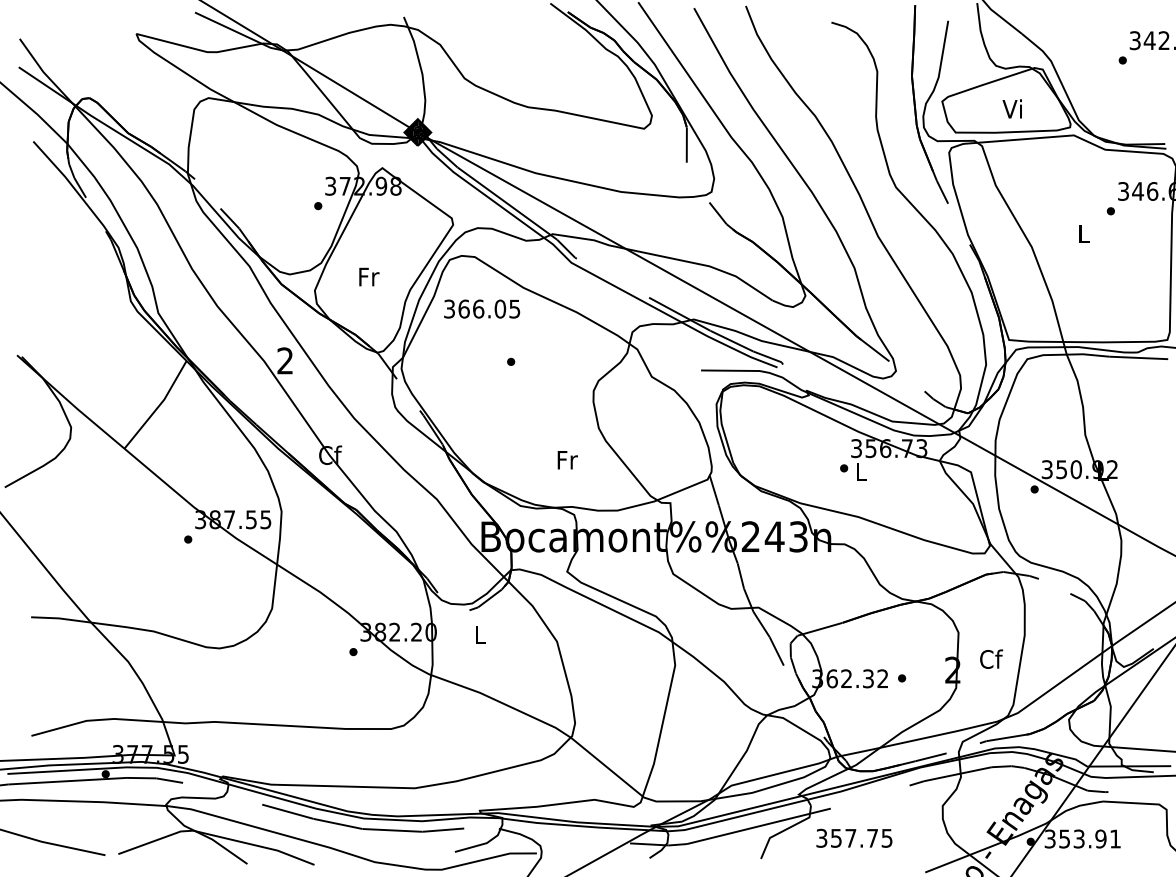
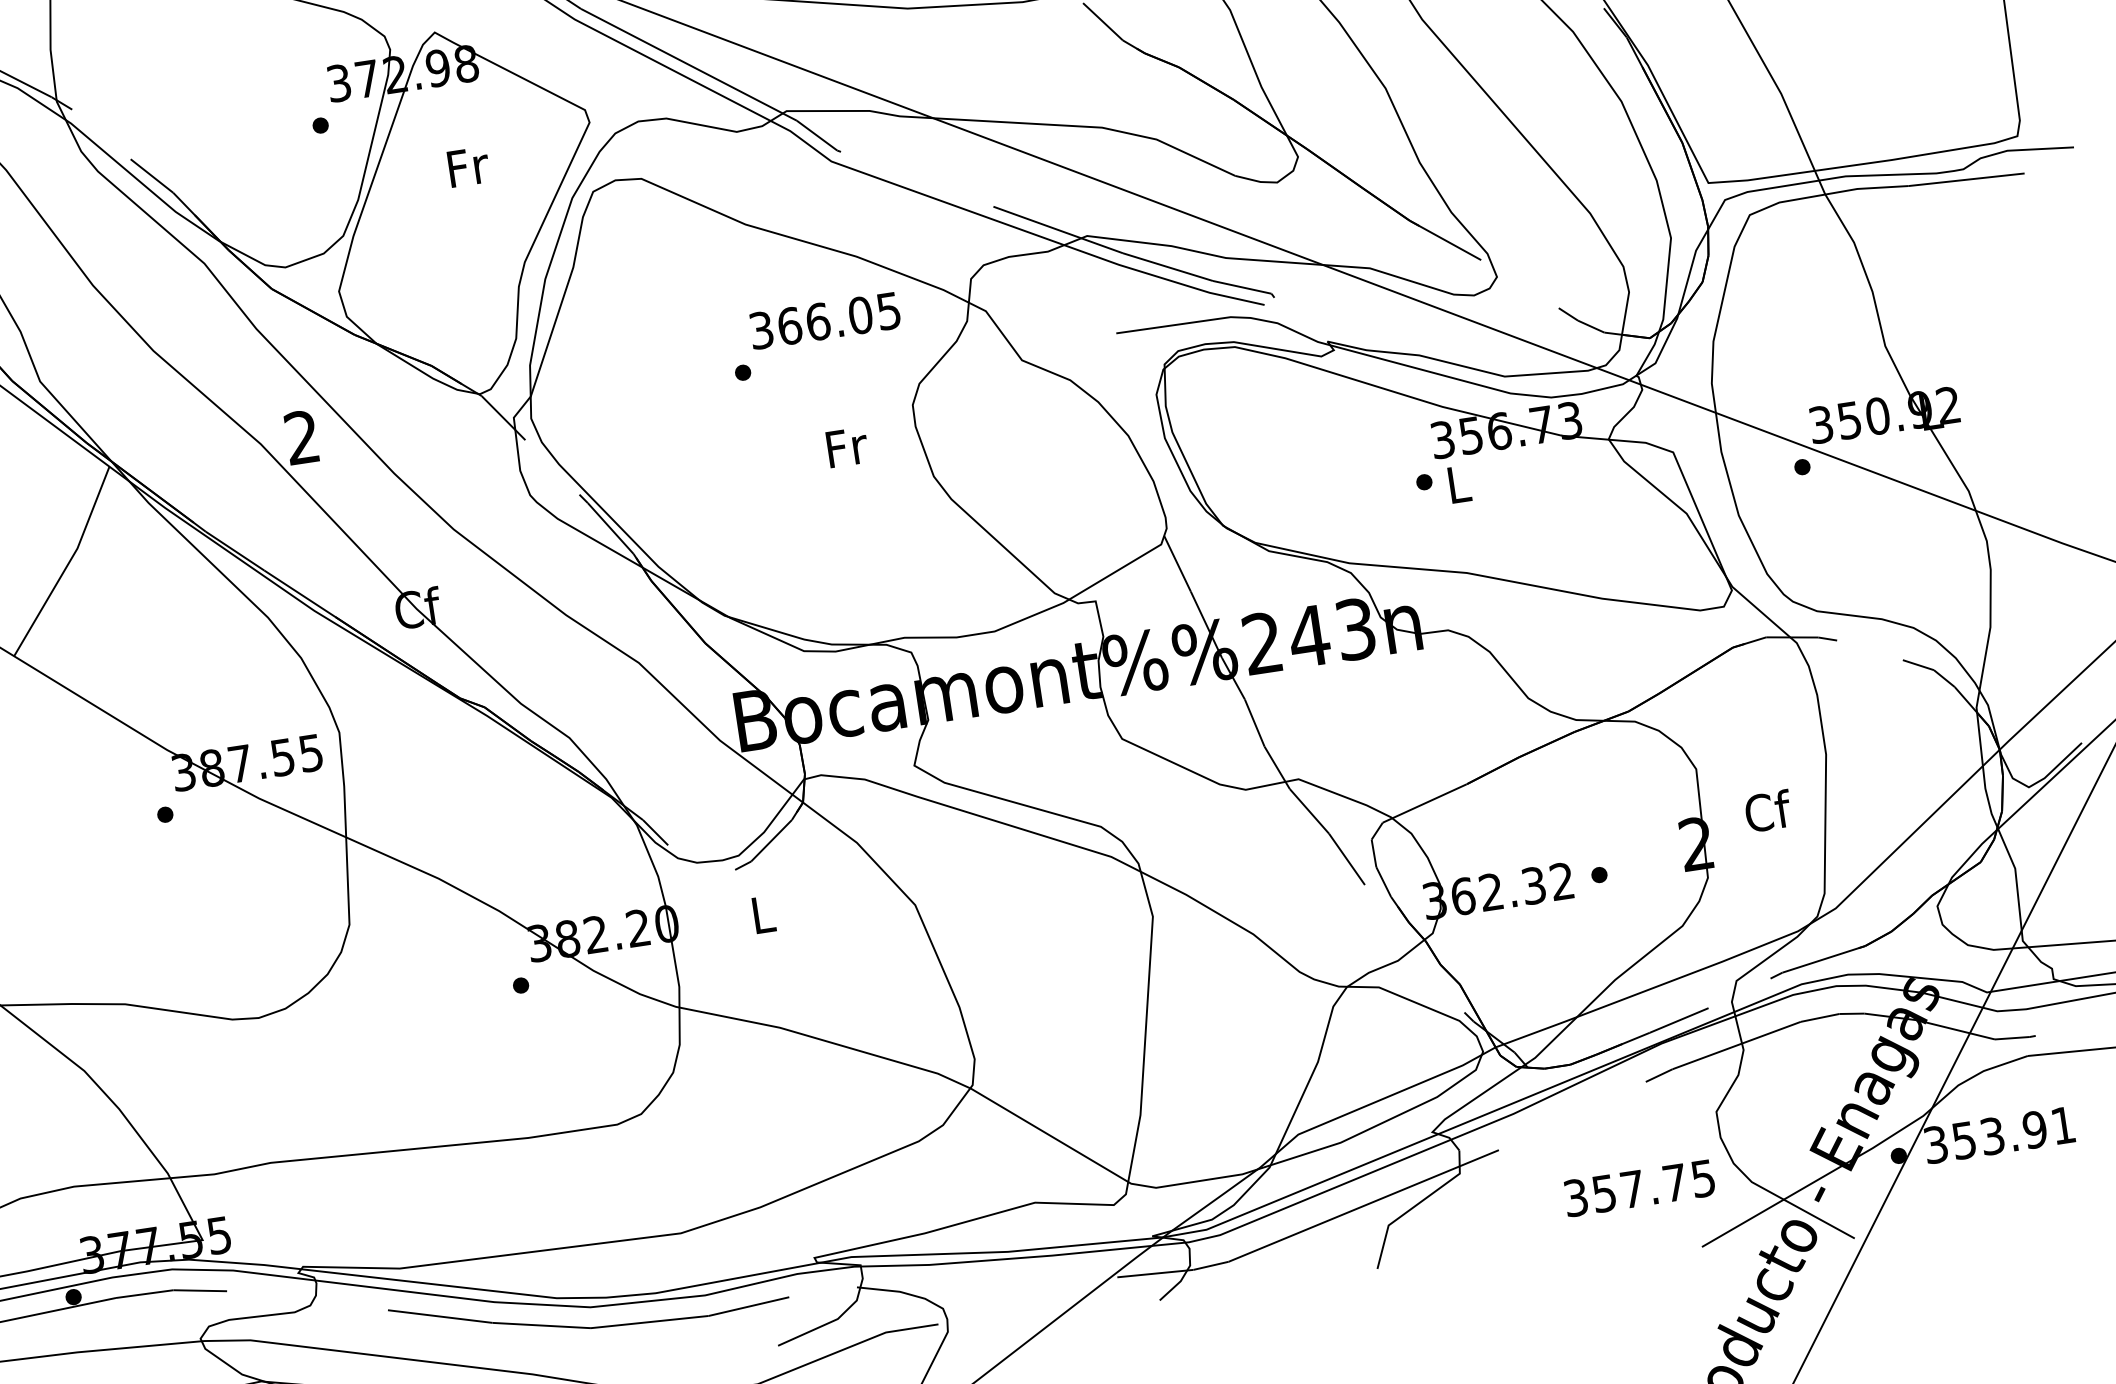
text: (369, 276) -> (468, 165), moved
text: (482, 308) -> (825, 319), moved
text: (567, 460) -> (847, 448), moved
text: (854, 837) -> (1639, 1186), moved

